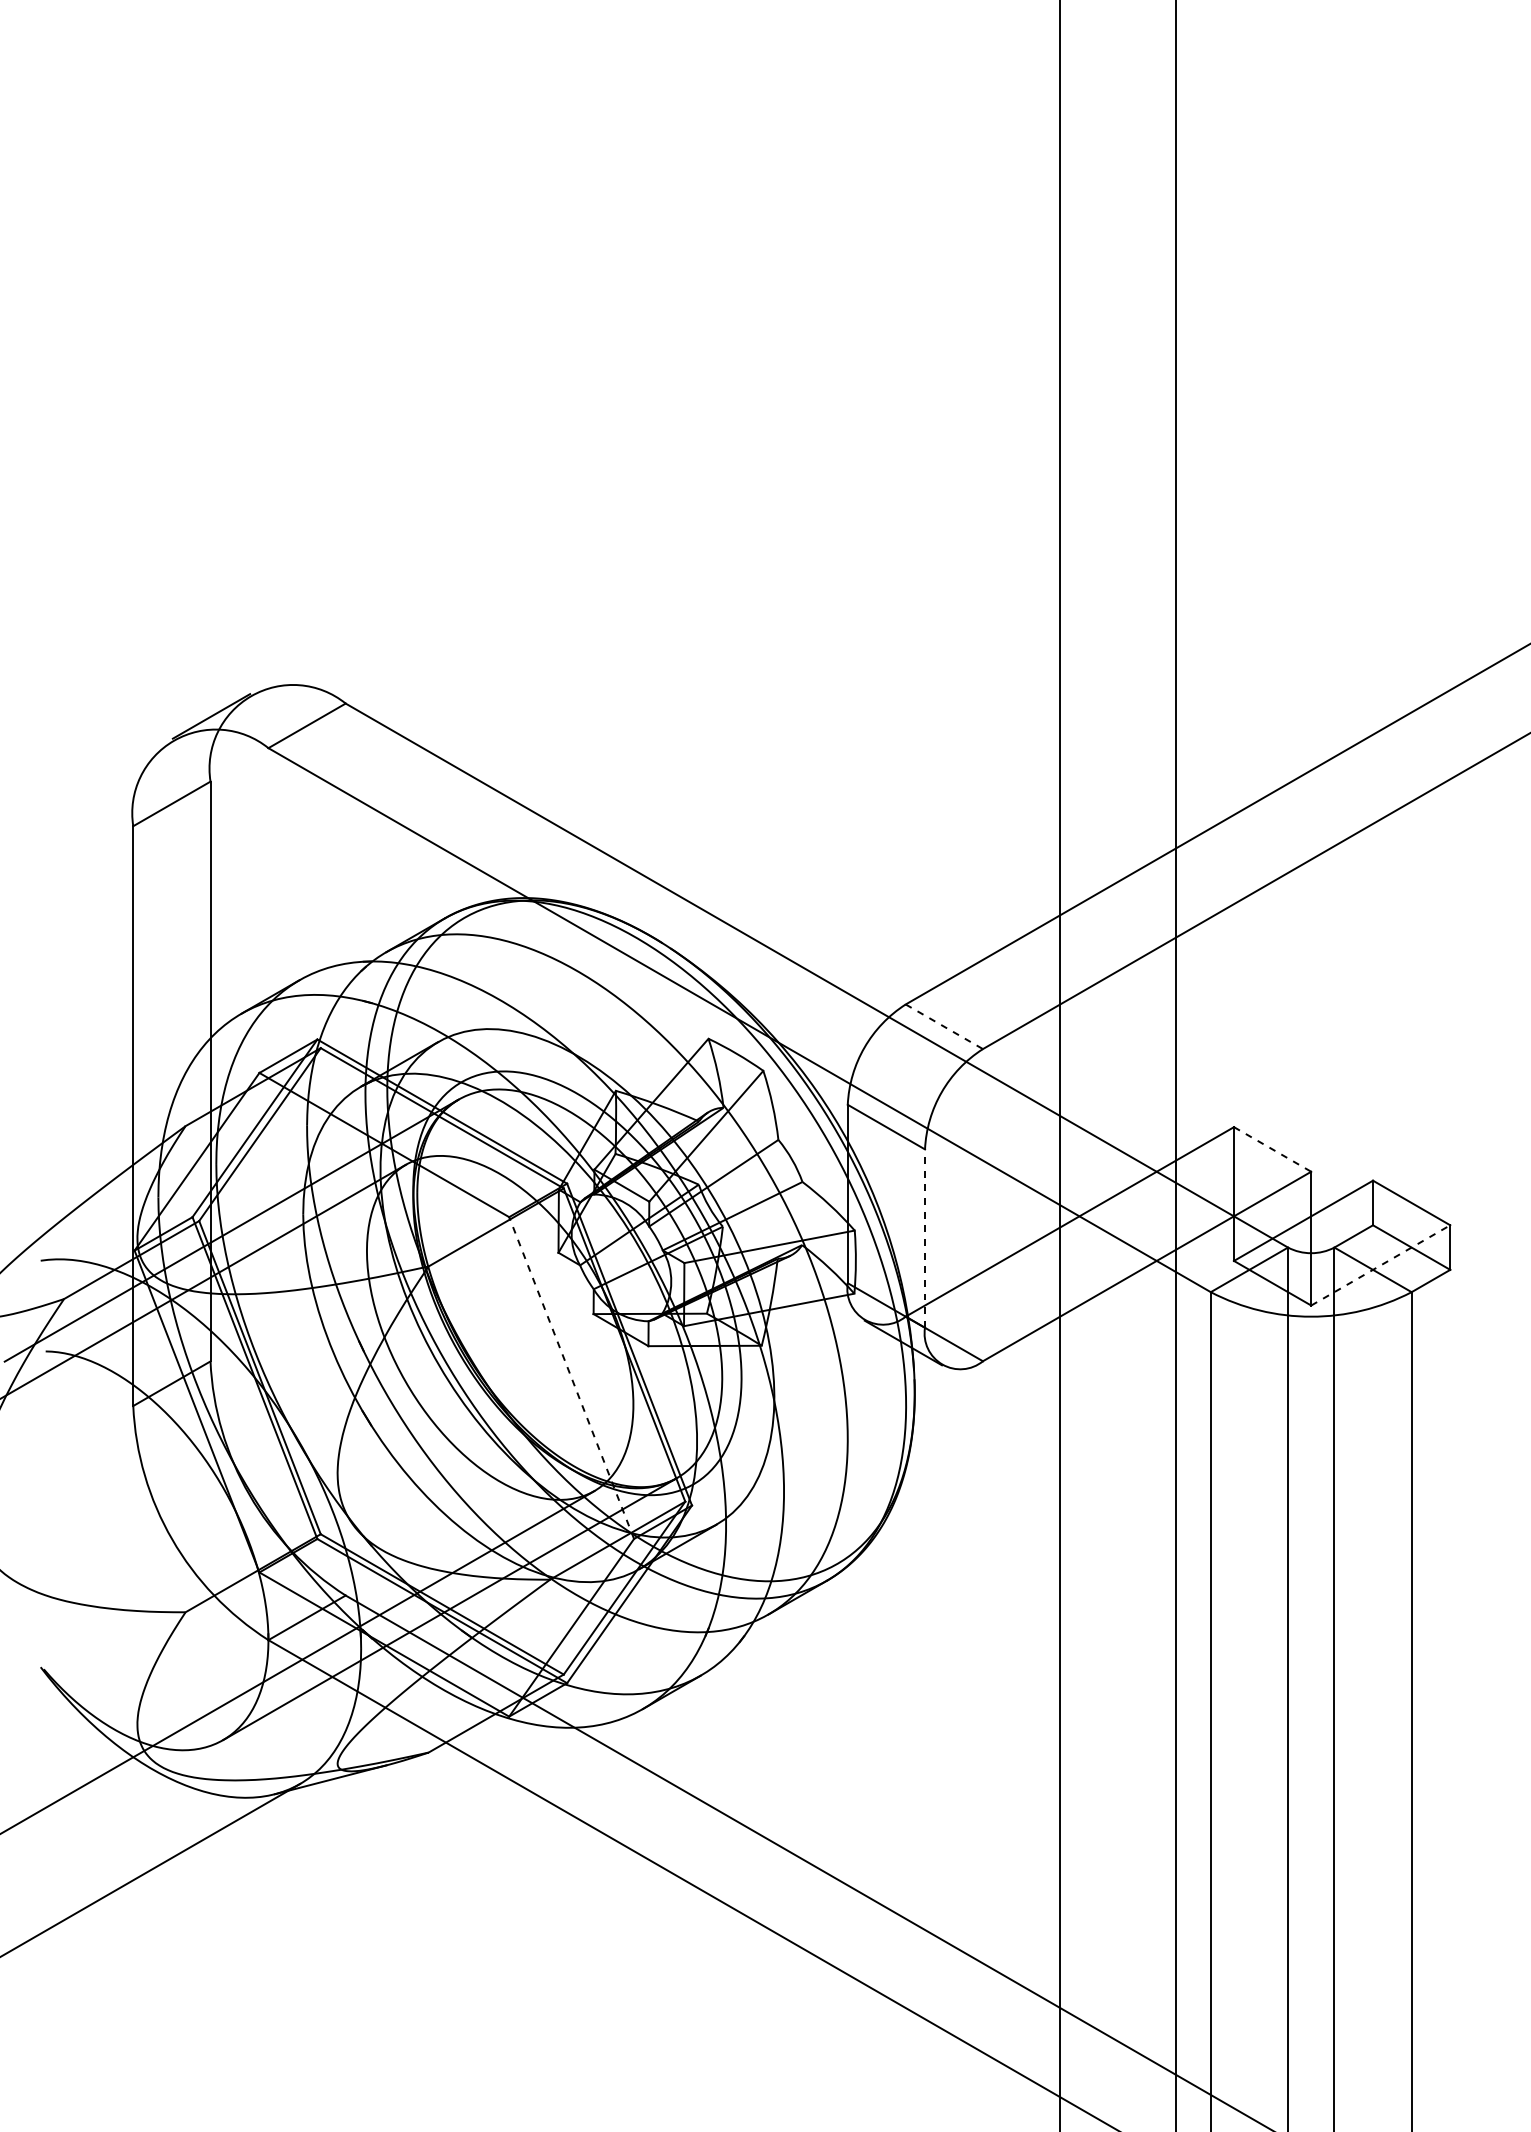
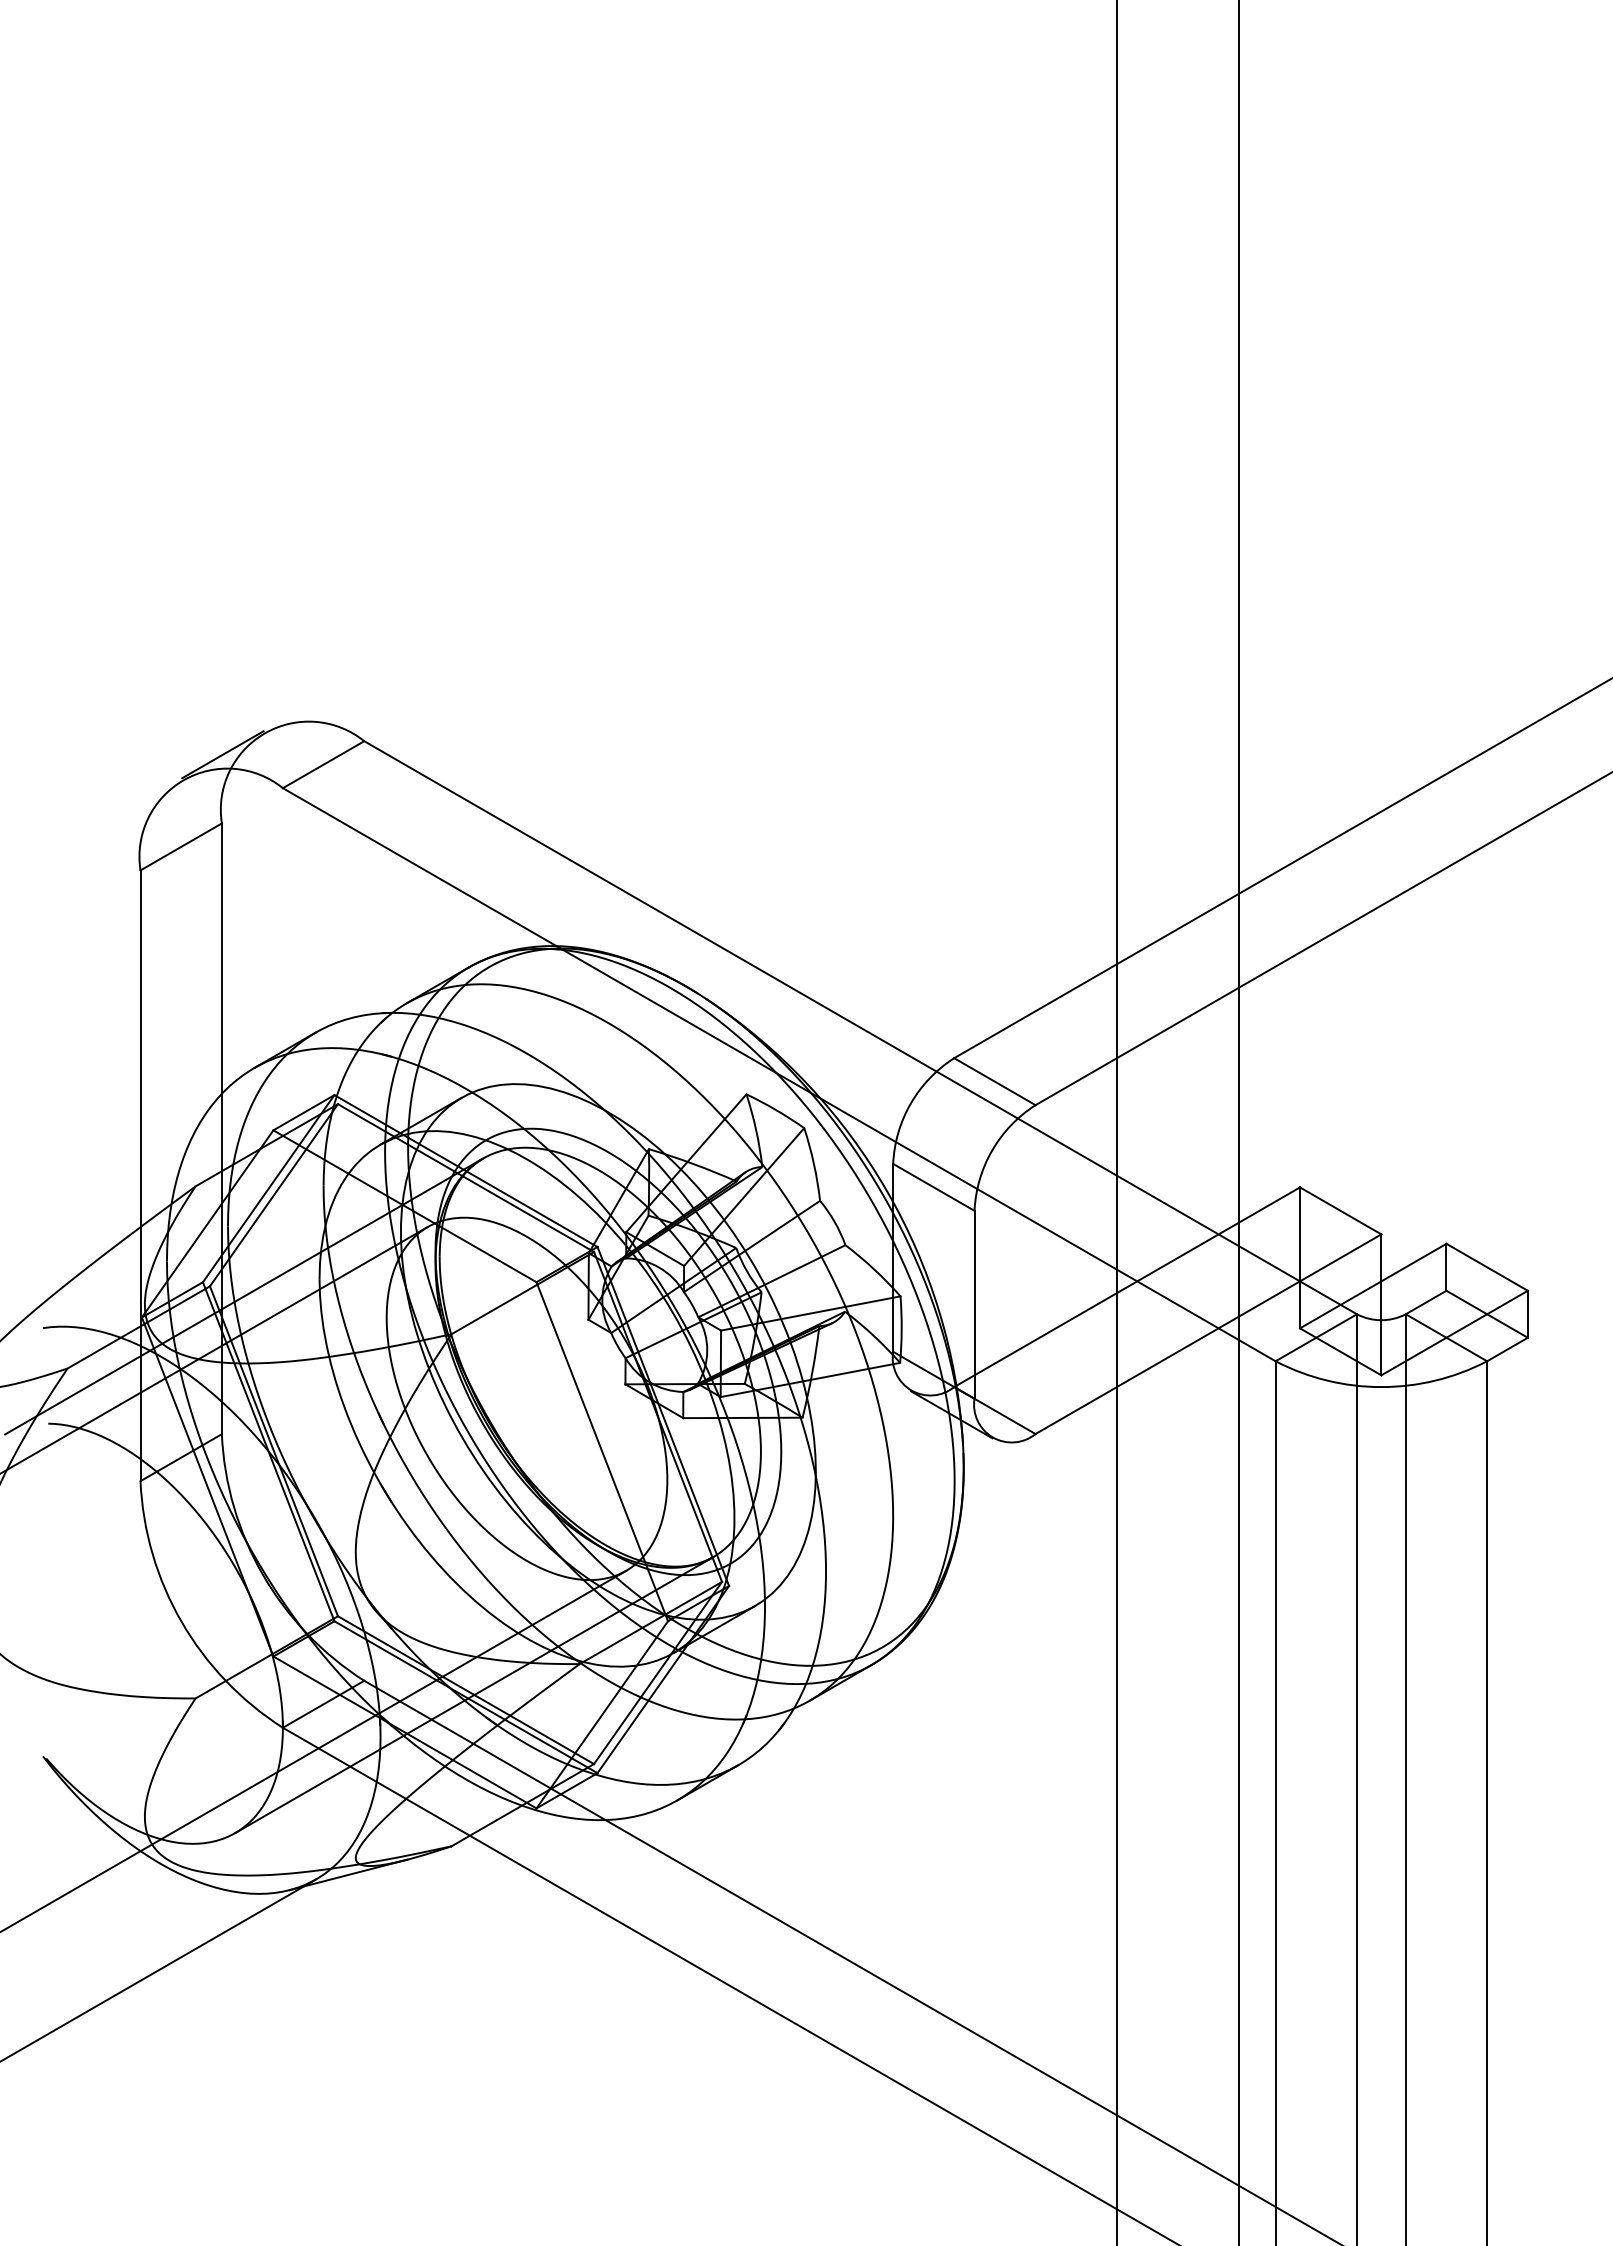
line: (943, 1026) -> (994, 1081), dashed -> solid
line: (1272, 1149) -> (1340, 1210), dashed -> solid
line: (924, 1238) -> (974, 1304), dashed -> solid
line: (1380, 1265) -> (1454, 1333), dashed -> solid
line: (571, 1377) -> (602, 1451), dashed -> solid

